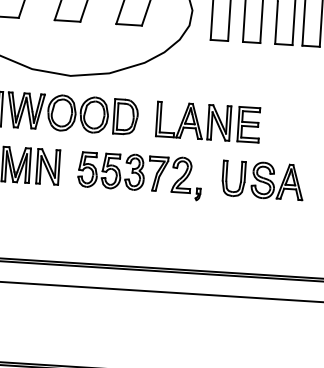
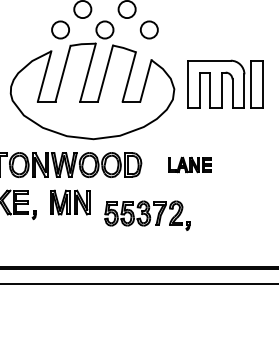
part: (207, 121) -> (189, 164), size x0.6
part: (140, 175) -> (147, 215), moved
part: (262, 180) -> (229, 202), removed

